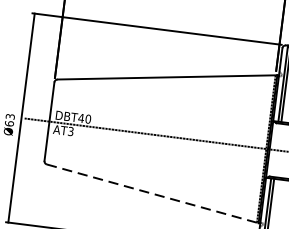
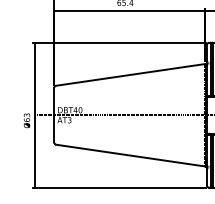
line: (152, 193) -> (130, 155), dashed -> solid

